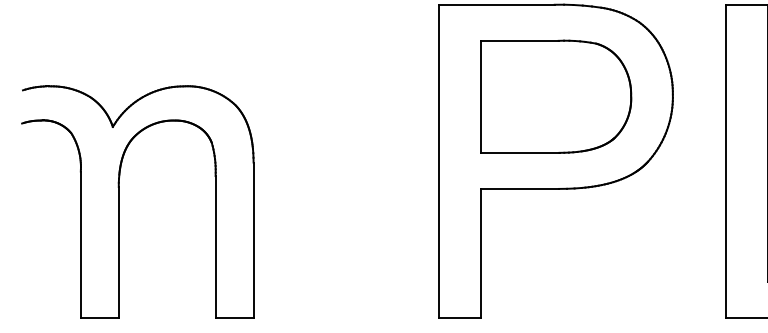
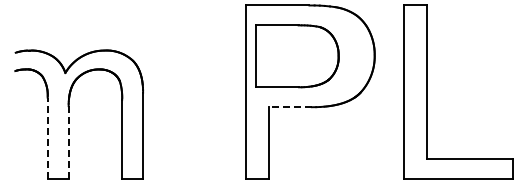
part: (556, 97) -> (297, 56), moved
line: (520, 189) -> (290, 107), solid -> dashed
line: (80, 243) -> (47, 137), solid -> dashed
line: (118, 252) -> (68, 142), solid -> dashed

